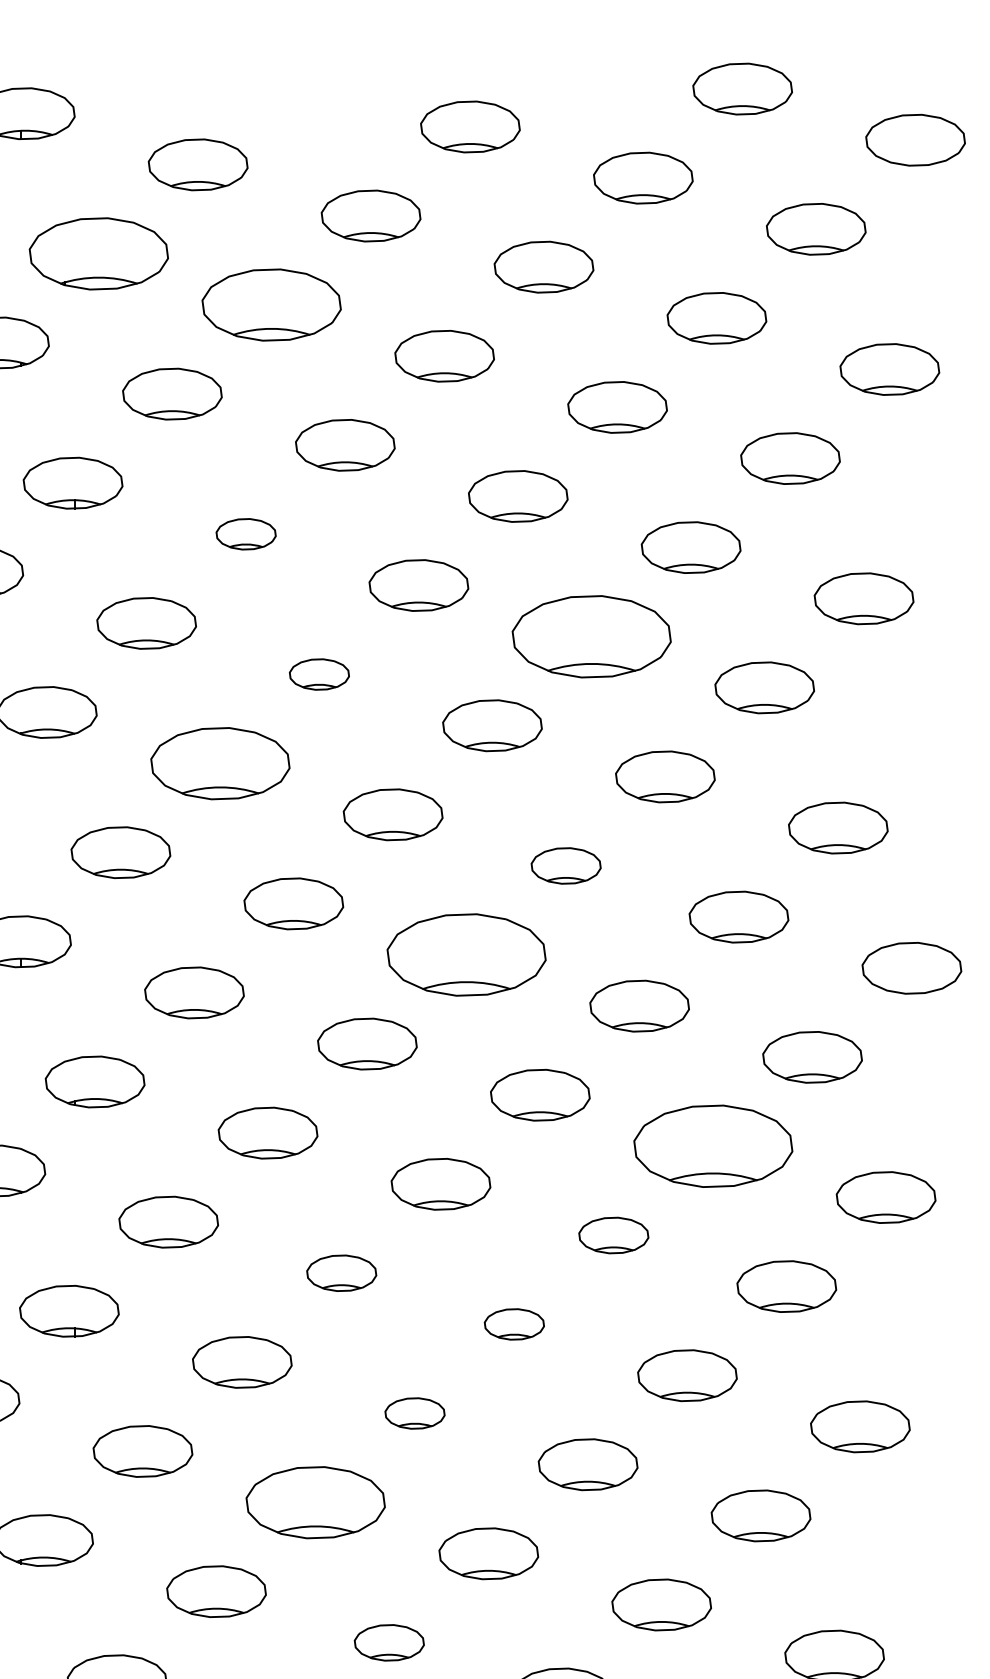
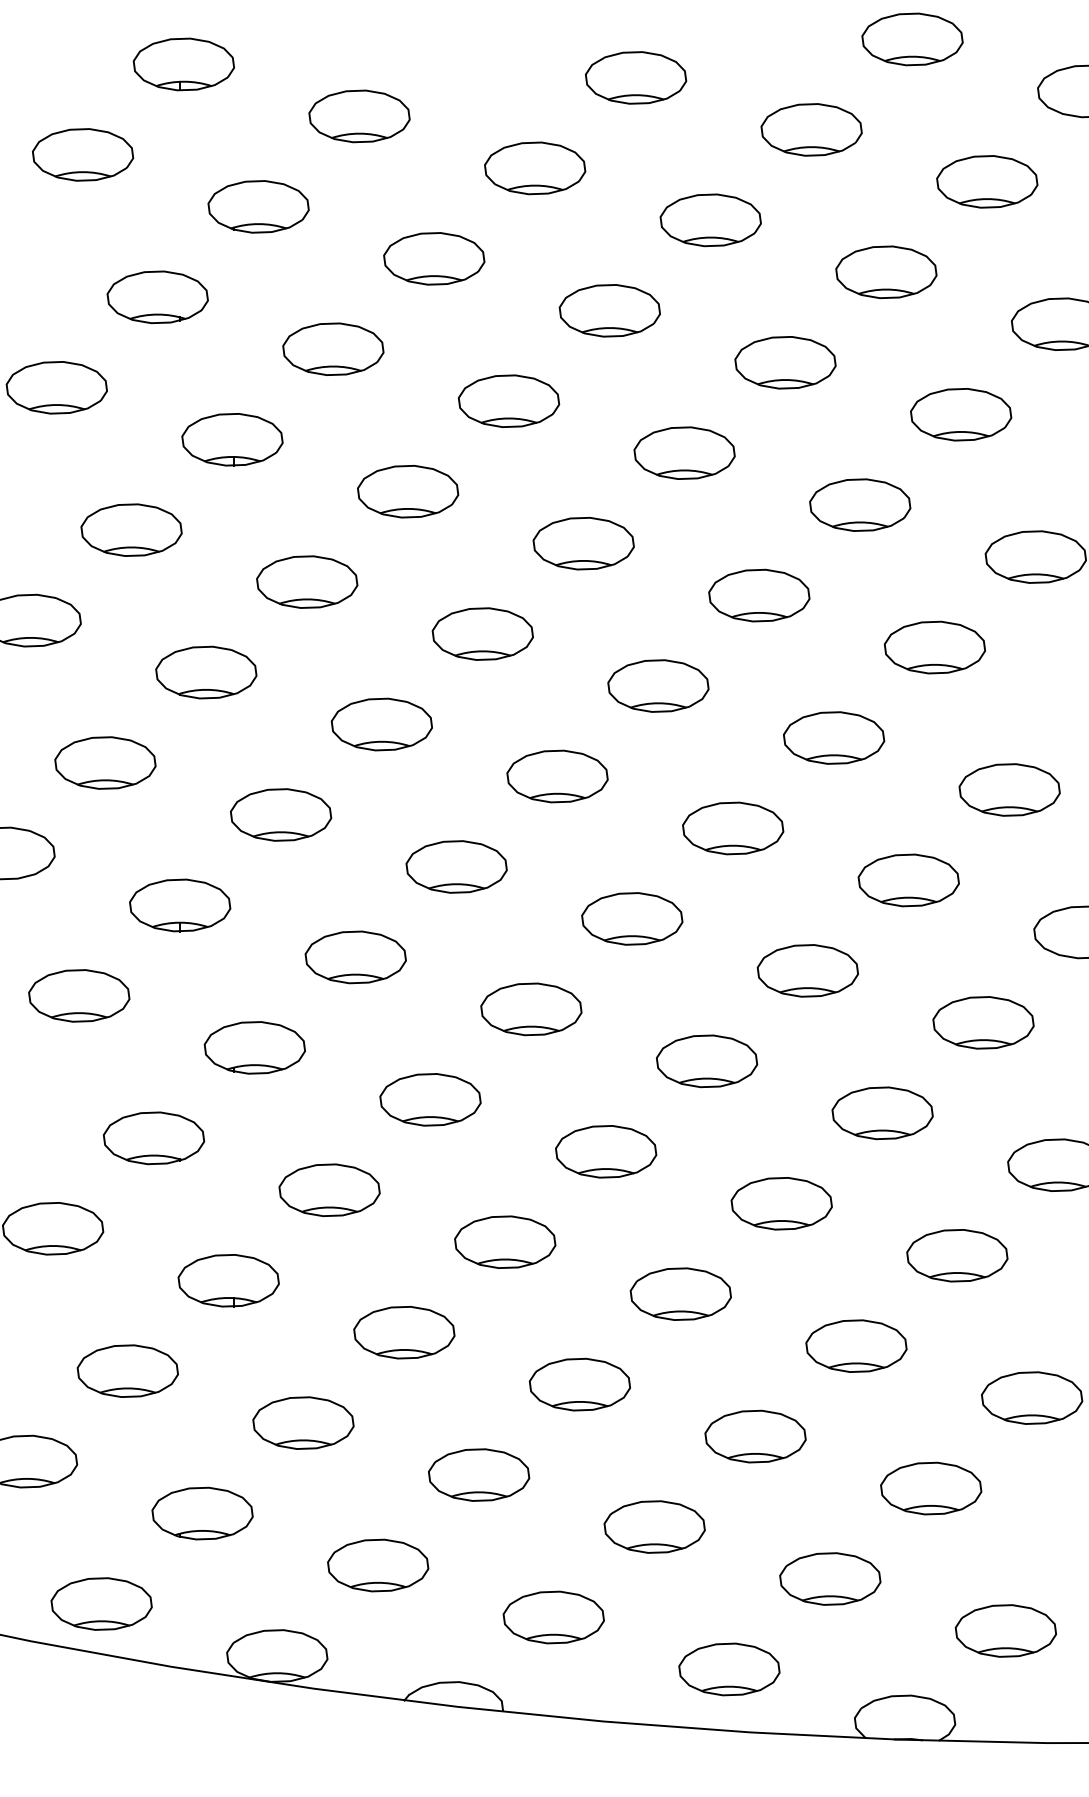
part: (98, 253) -> (258, 206), size x0.71
part: (271, 304) -> (434, 258), size x0.71
part: (246, 534) -> (408, 491), size x1.67
part: (591, 636) -> (759, 595), size x0.62
part: (319, 673) -> (482, 633), size x1.67
part: (219, 763) -> (381, 724), size x0.71
part: (566, 865) -> (733, 828), size x1.43
part: (466, 954) -> (632, 918), size x0.62
part: (713, 1146) -> (882, 1113), size x0.62
part: (613, 1235) -> (781, 1203), size x1.43
part: (341, 1272) -> (505, 1241), size x1.43
part: (514, 1323) -> (680, 1293), size x1.67
part: (414, 1413) -> (579, 1384), size x1.67
part: (316, 1502) -> (479, 1474), size x0.71
part: (389, 1642) -> (553, 1617), size x1.43

